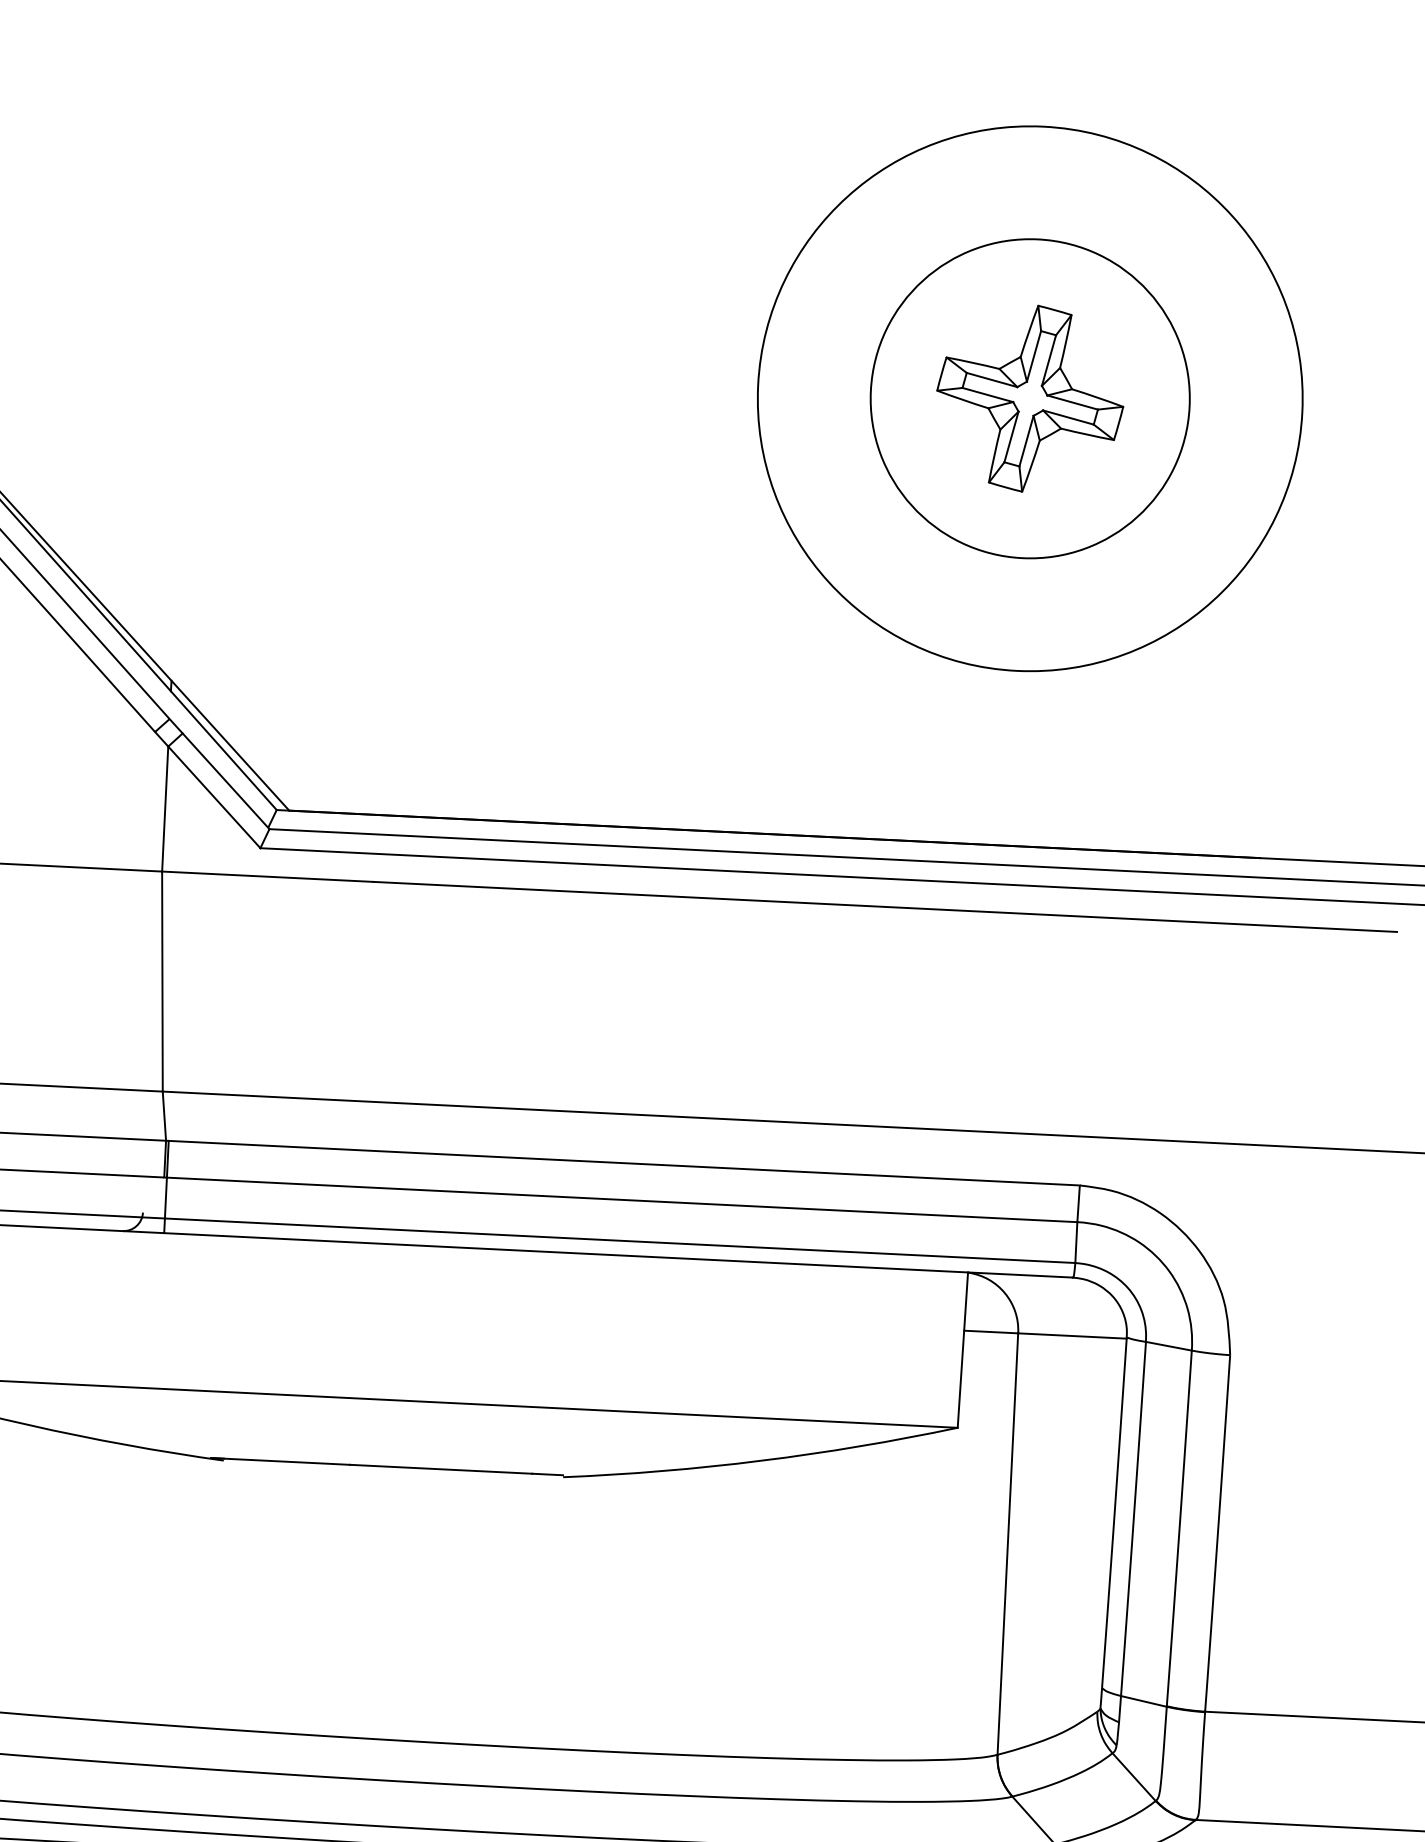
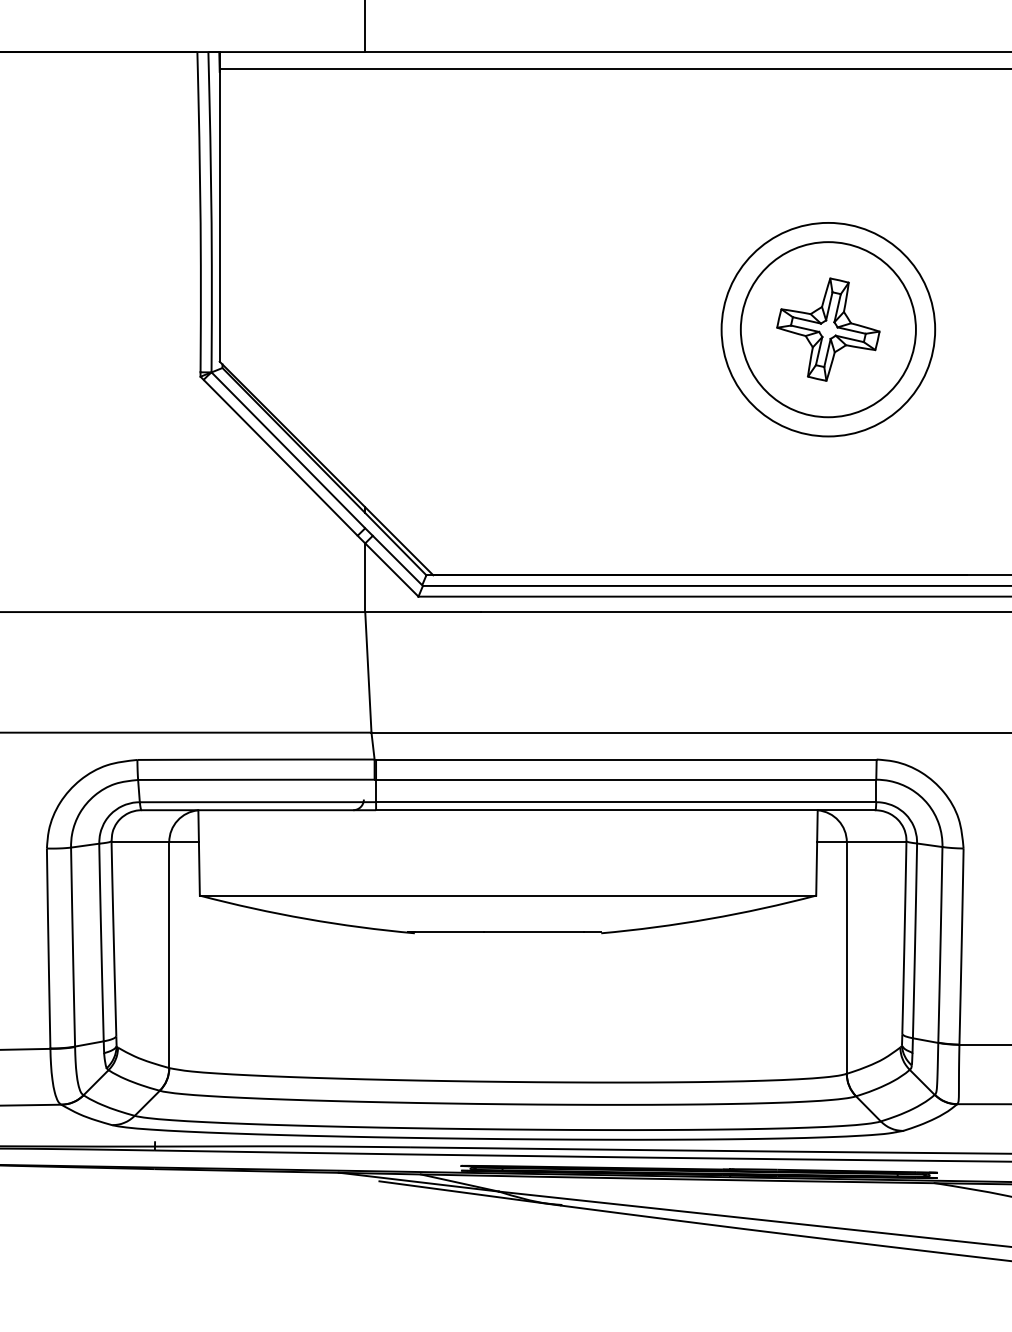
circle: (1030, 398) -> (828, 329), size x0.71

